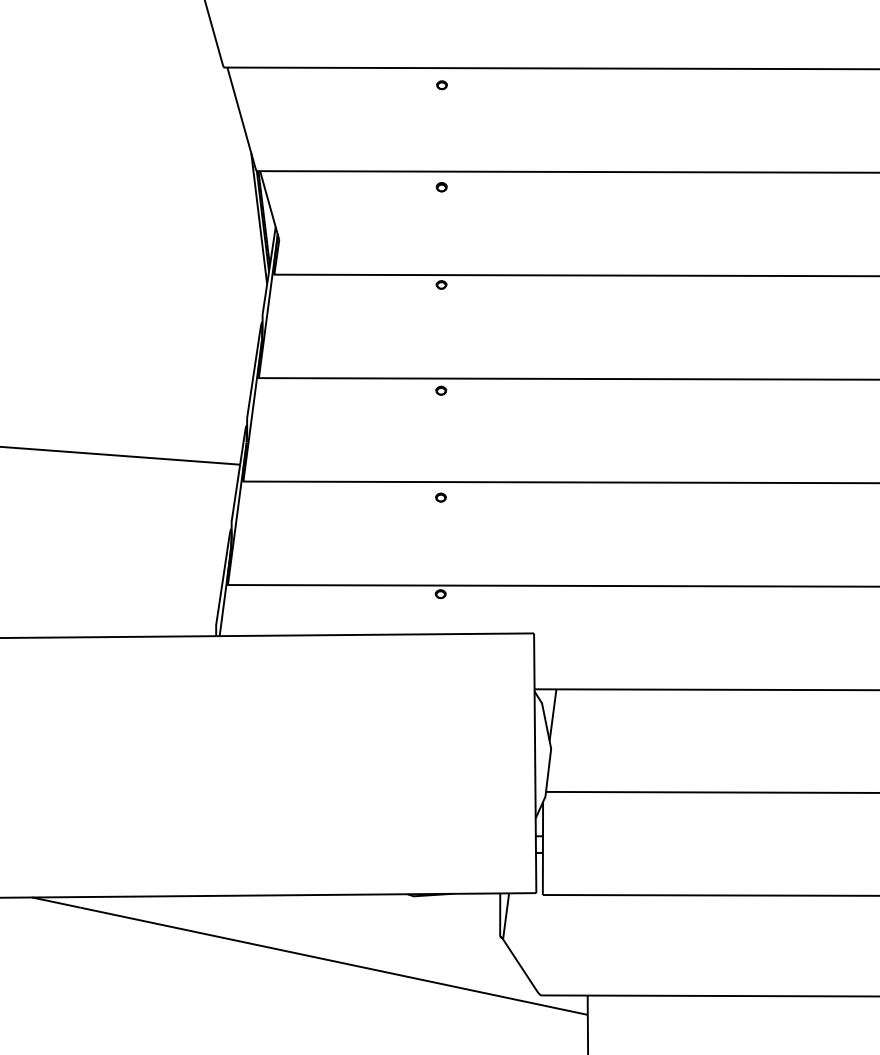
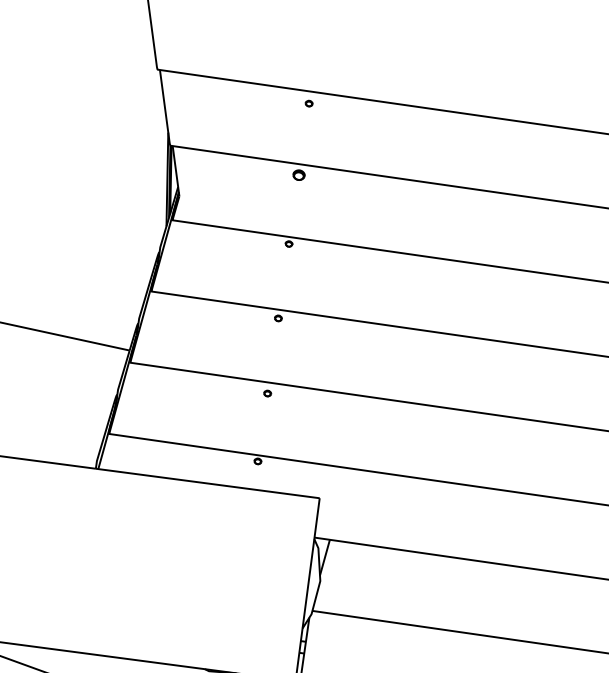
part: (441, 187) -> (298, 175), size x1.6

